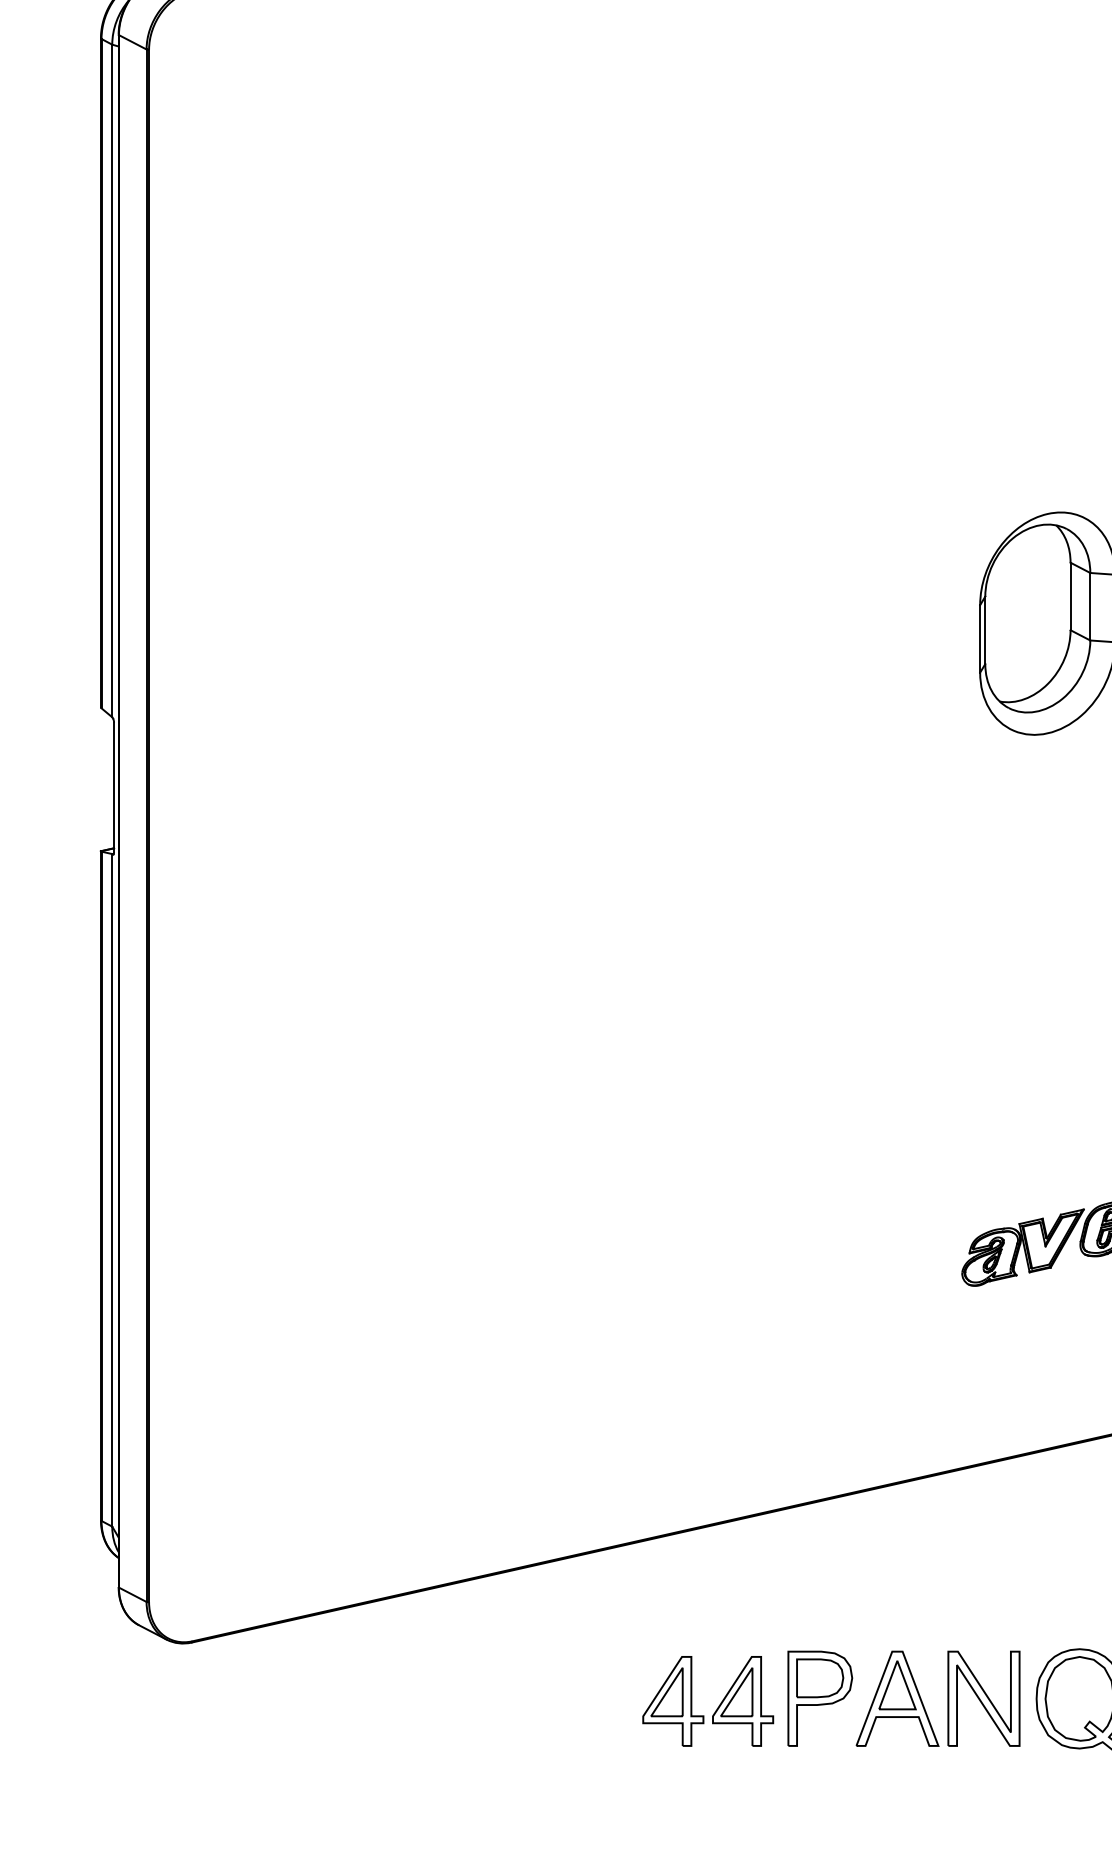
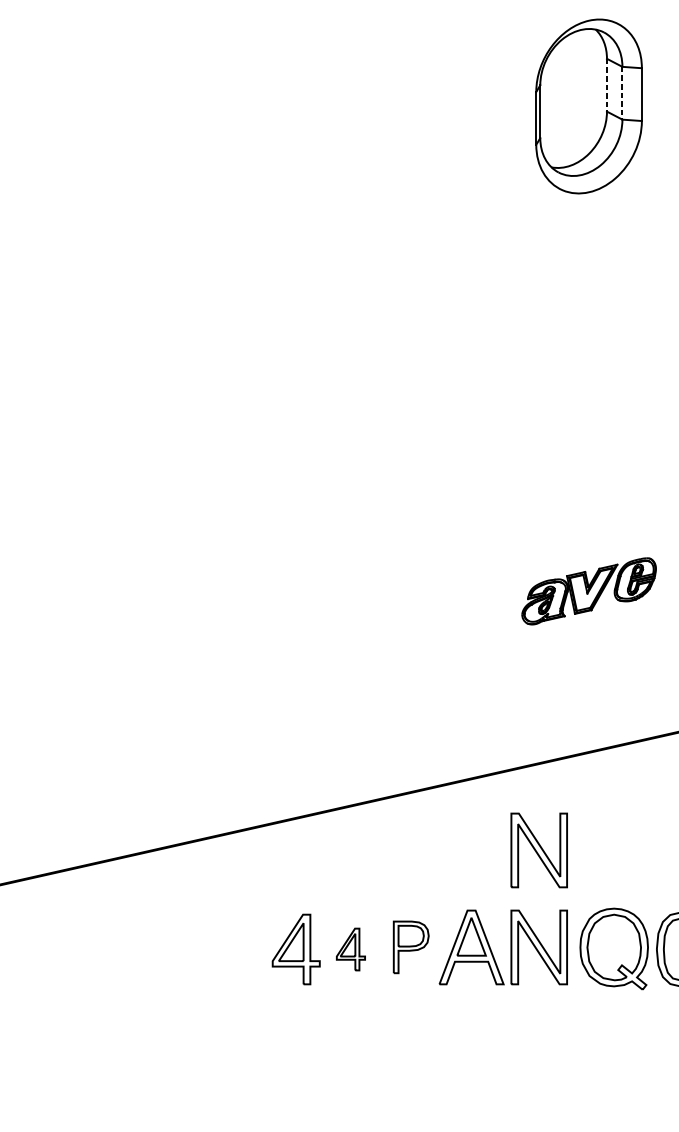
line: (1070, 596) -> (606, 85), solid -> dashed
line: (1090, 606) -> (622, 93), solid -> dashed
part: (983, 1574) -> (538, 850), added
part: (820, 1698) -> (411, 947), size x0.7
part: (743, 1701) -> (351, 949), size x0.6

